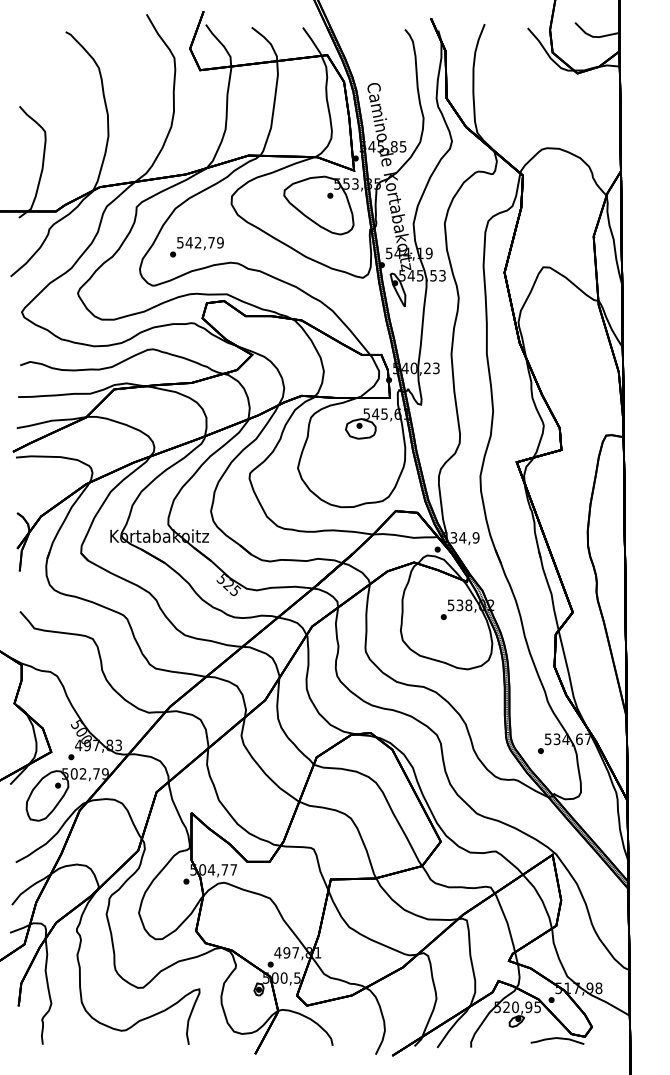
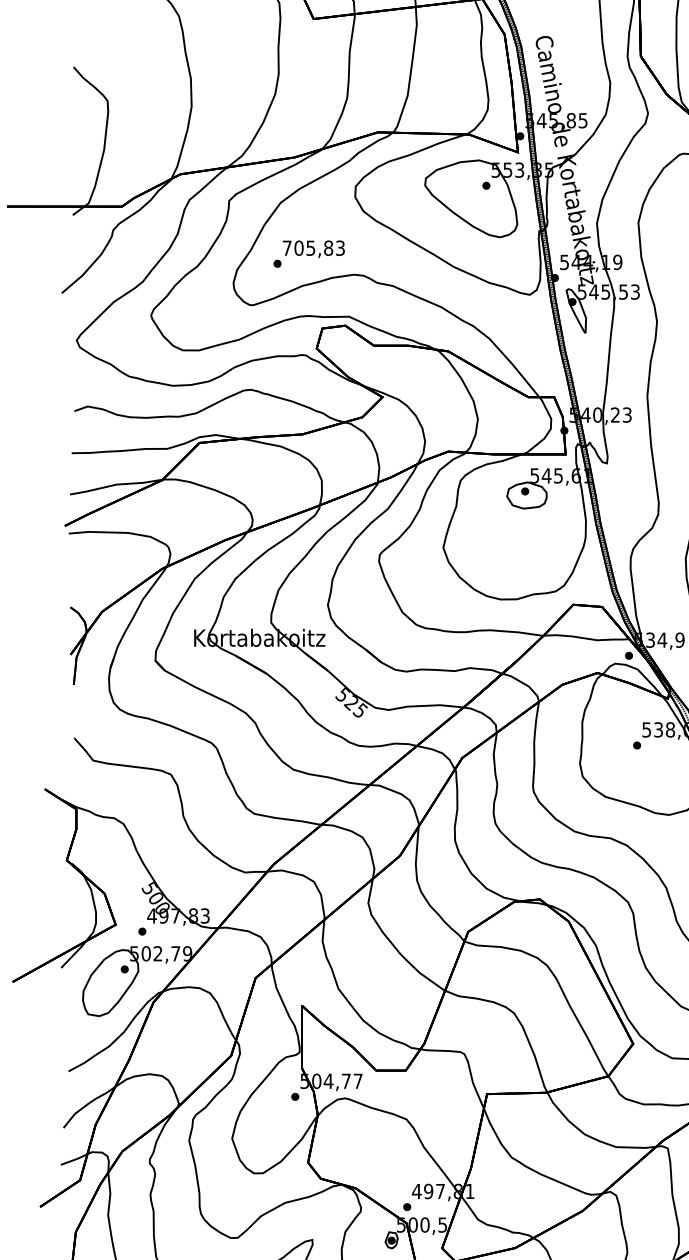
text: (200, 242) -> (313, 247), 542,79 -> 705,83

